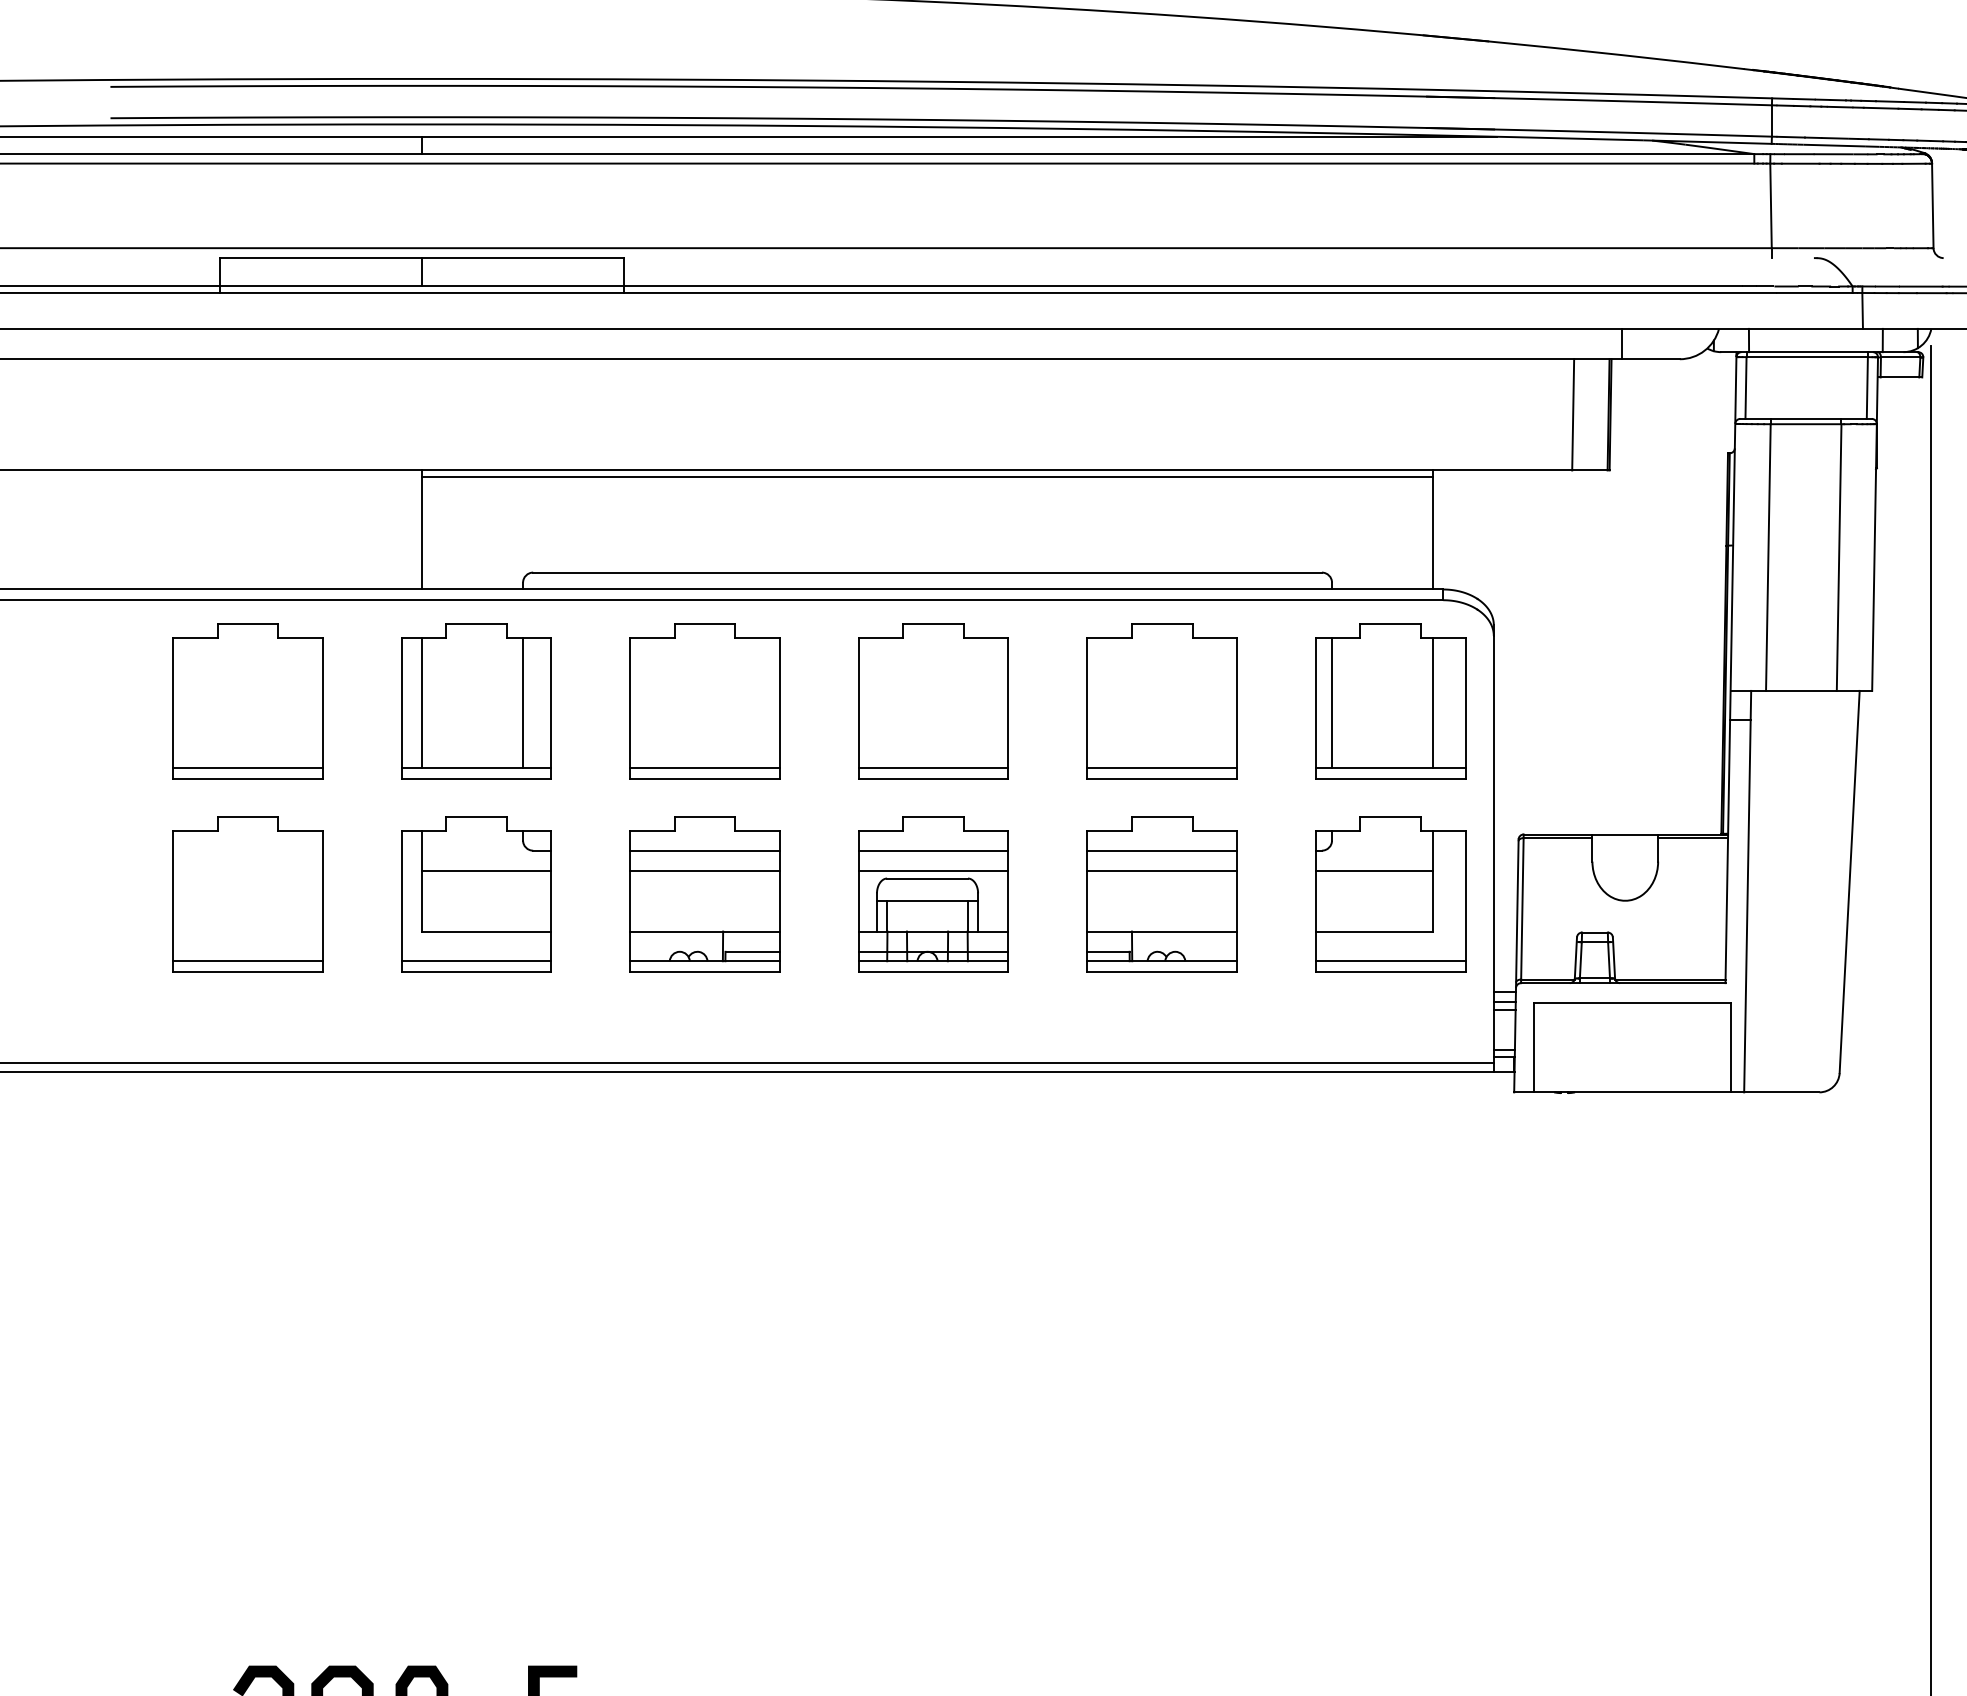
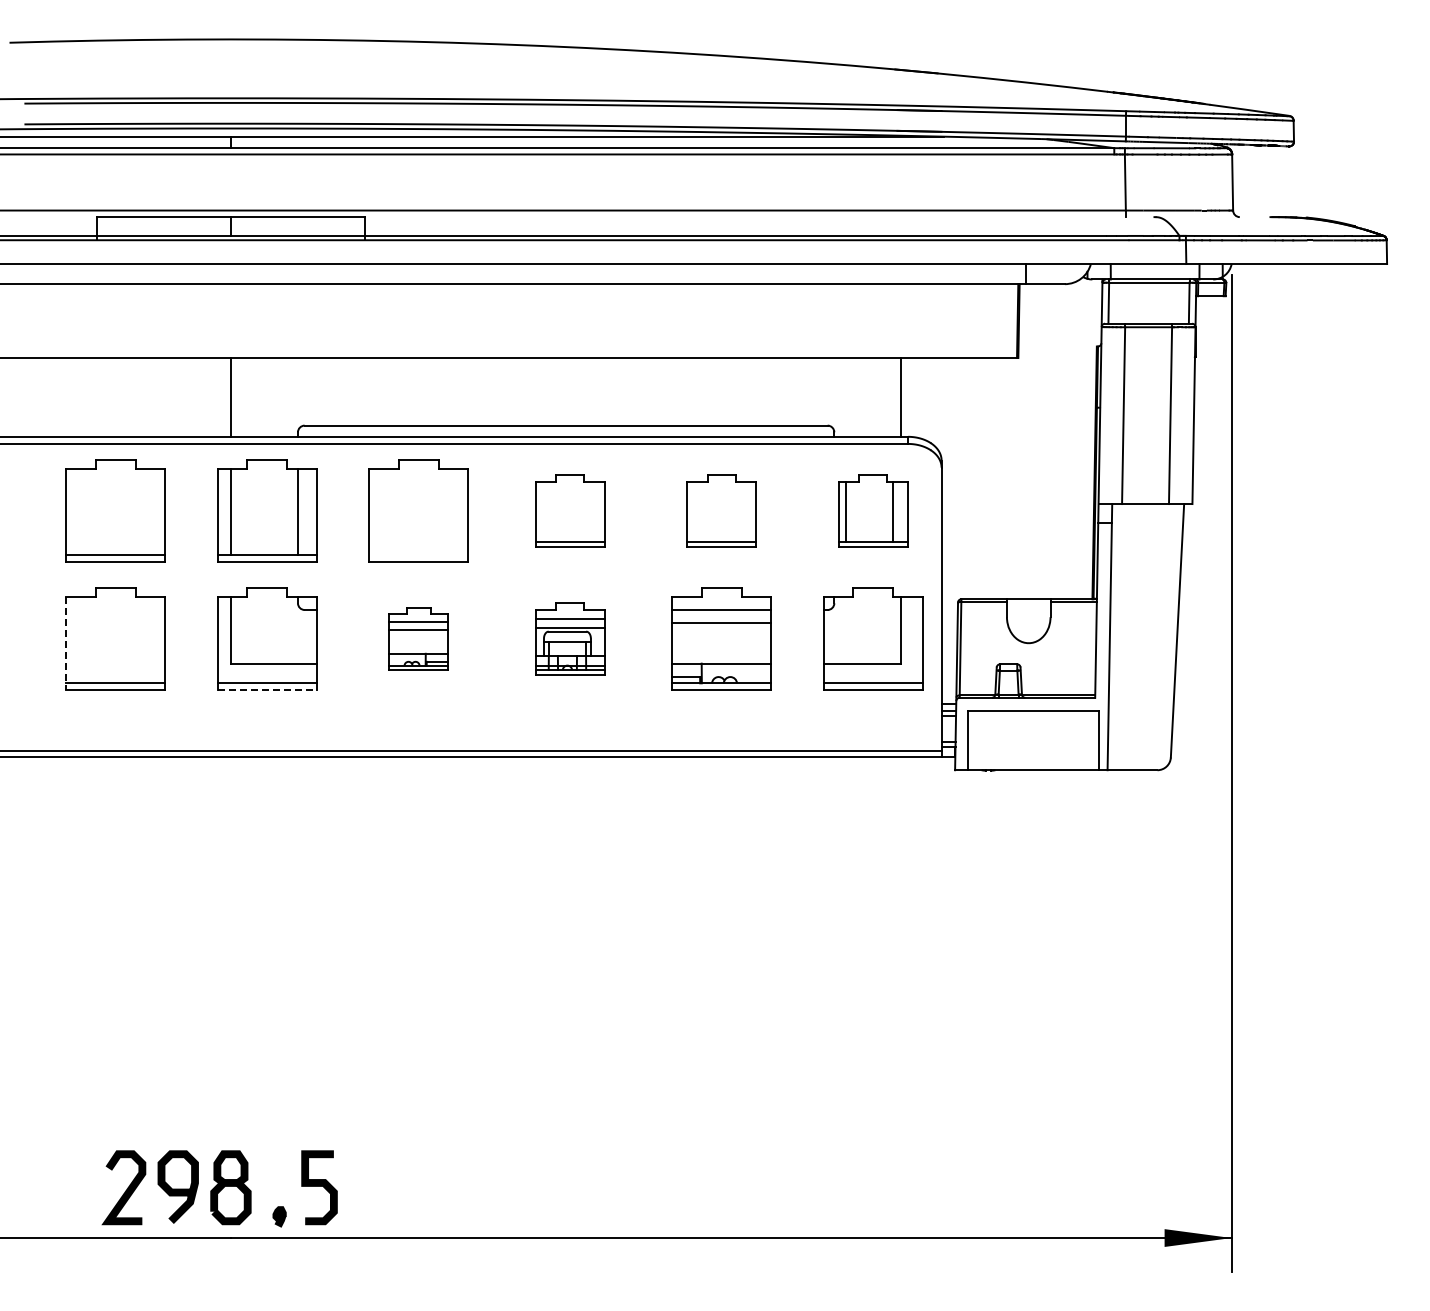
line: (1572, 414) -> (993, 320), removed
line: (926, 475) -> (565, 361), removed
part: (934, 700) -> (570, 510), size x0.7
part: (1161, 700) -> (721, 510), size x0.7
part: (1391, 700) -> (873, 510), size x0.7
line: (704, 768) -> (418, 555), removed
line: (486, 871) -> (273, 623), removed
line: (1374, 871) -> (862, 623), removed
part: (704, 893) -> (418, 638), size x0.6
part: (934, 893) -> (570, 638), size x0.7
line: (173, 901) -> (66, 643), solid -> dashed
line: (477, 972) -> (267, 690), solid -> dashed

